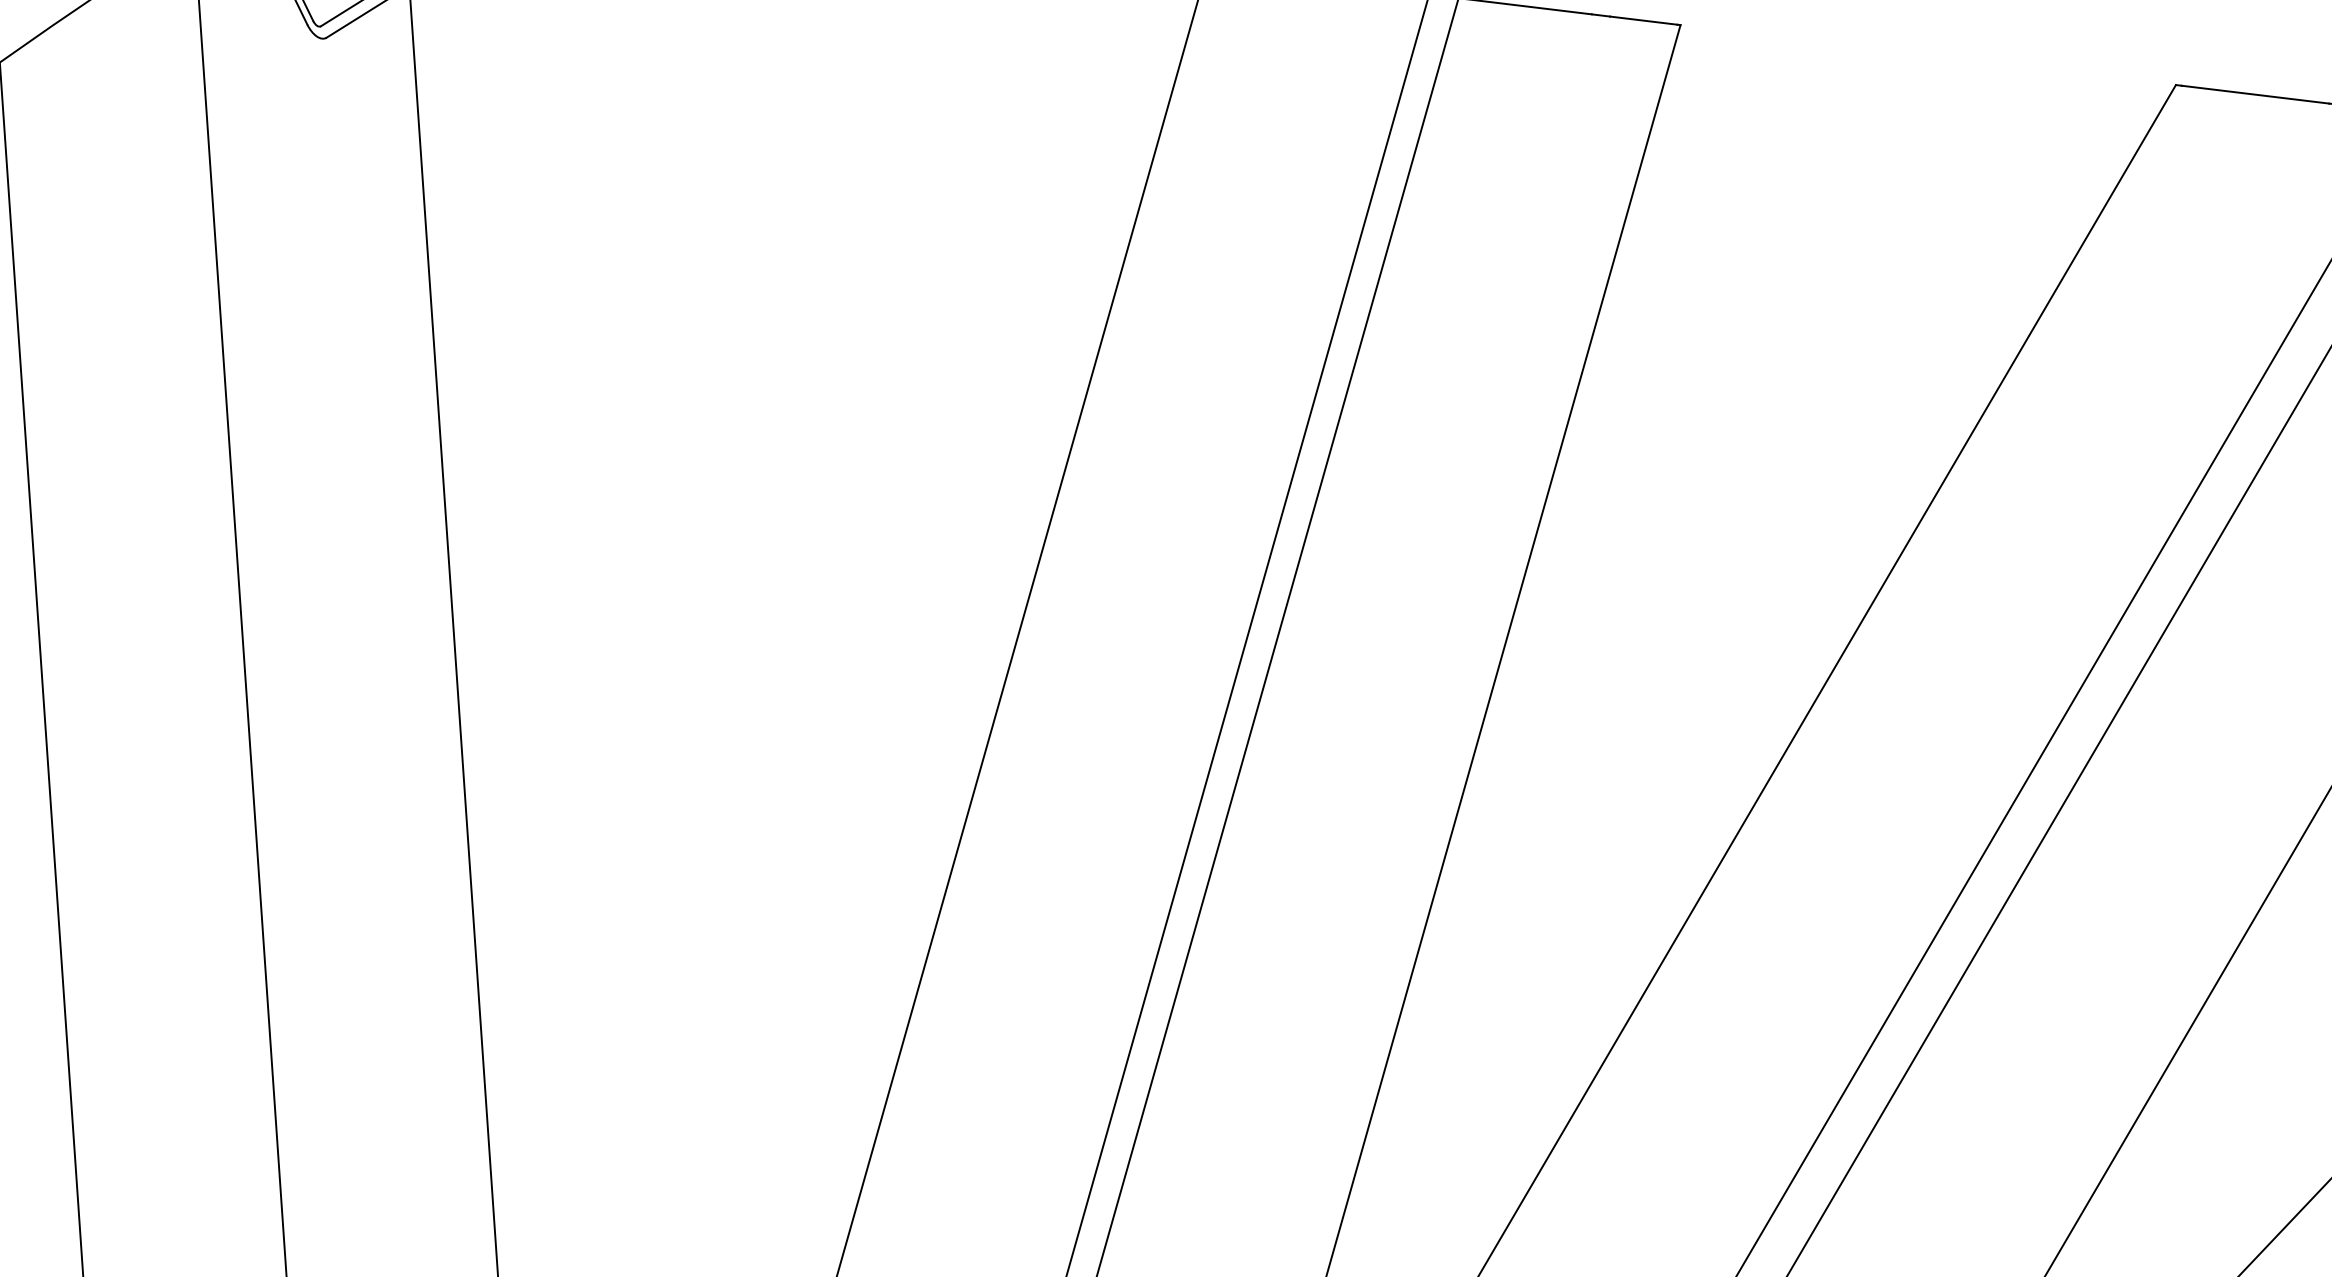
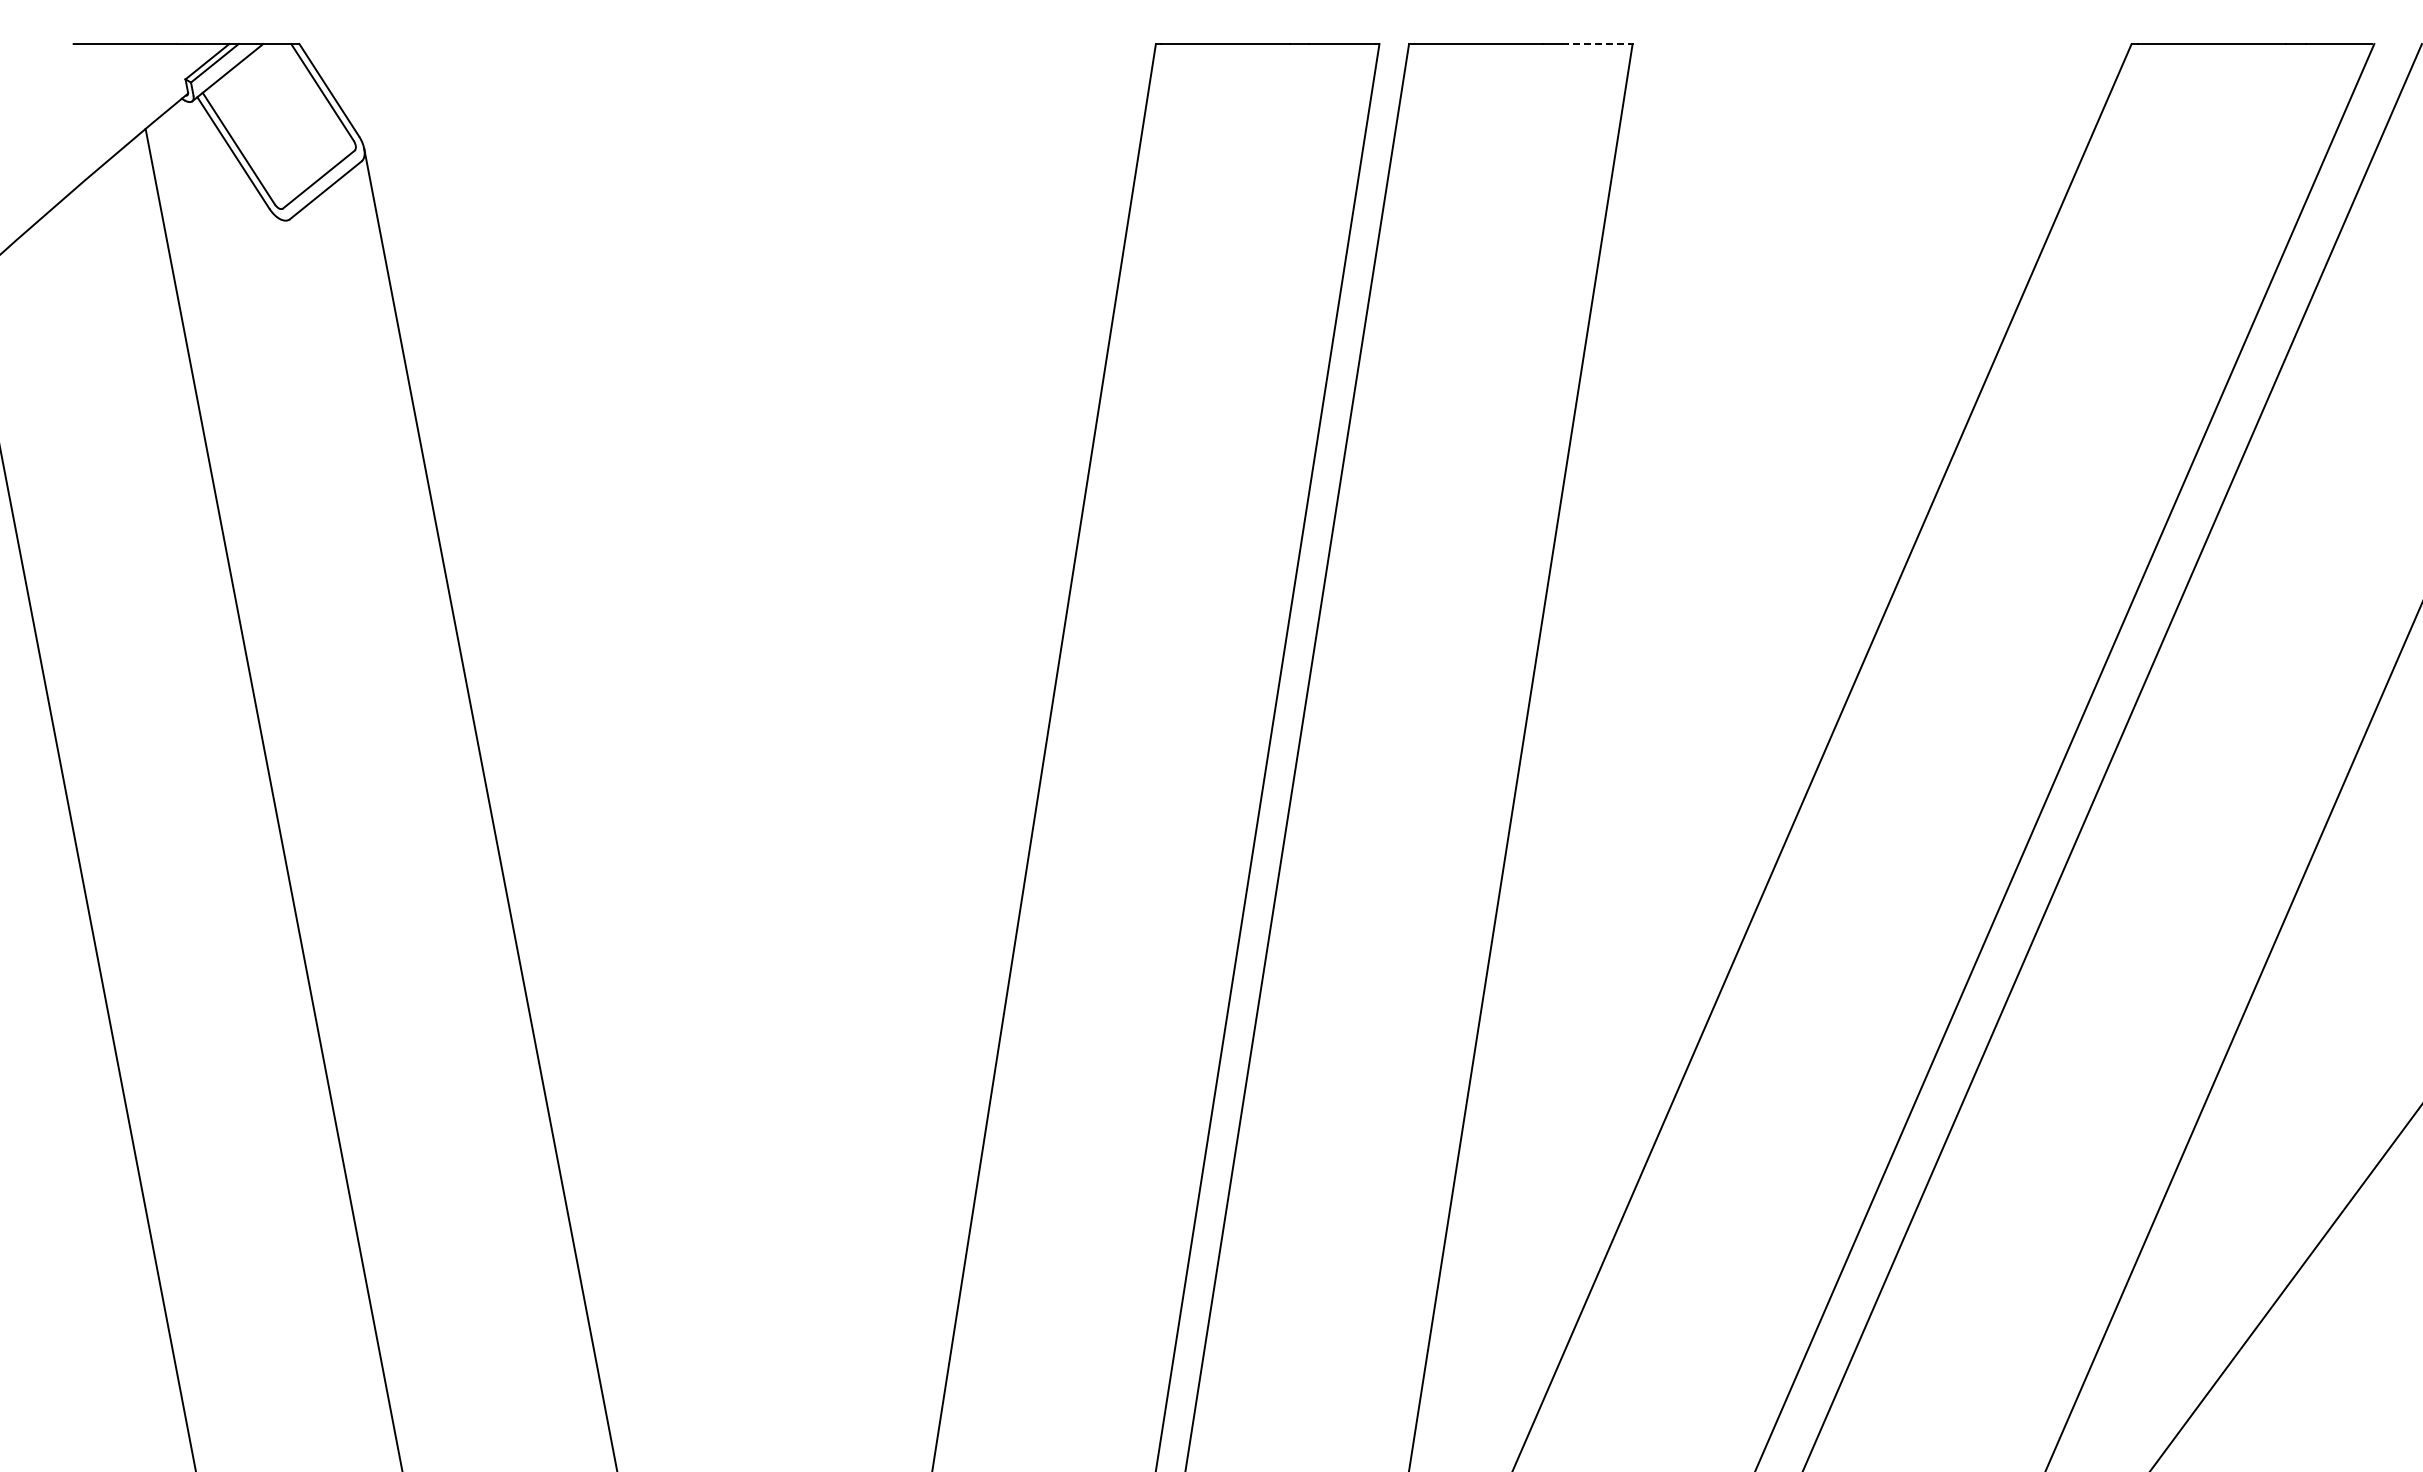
line: (1643, 21) -> (1595, 44), solid -> dashed

